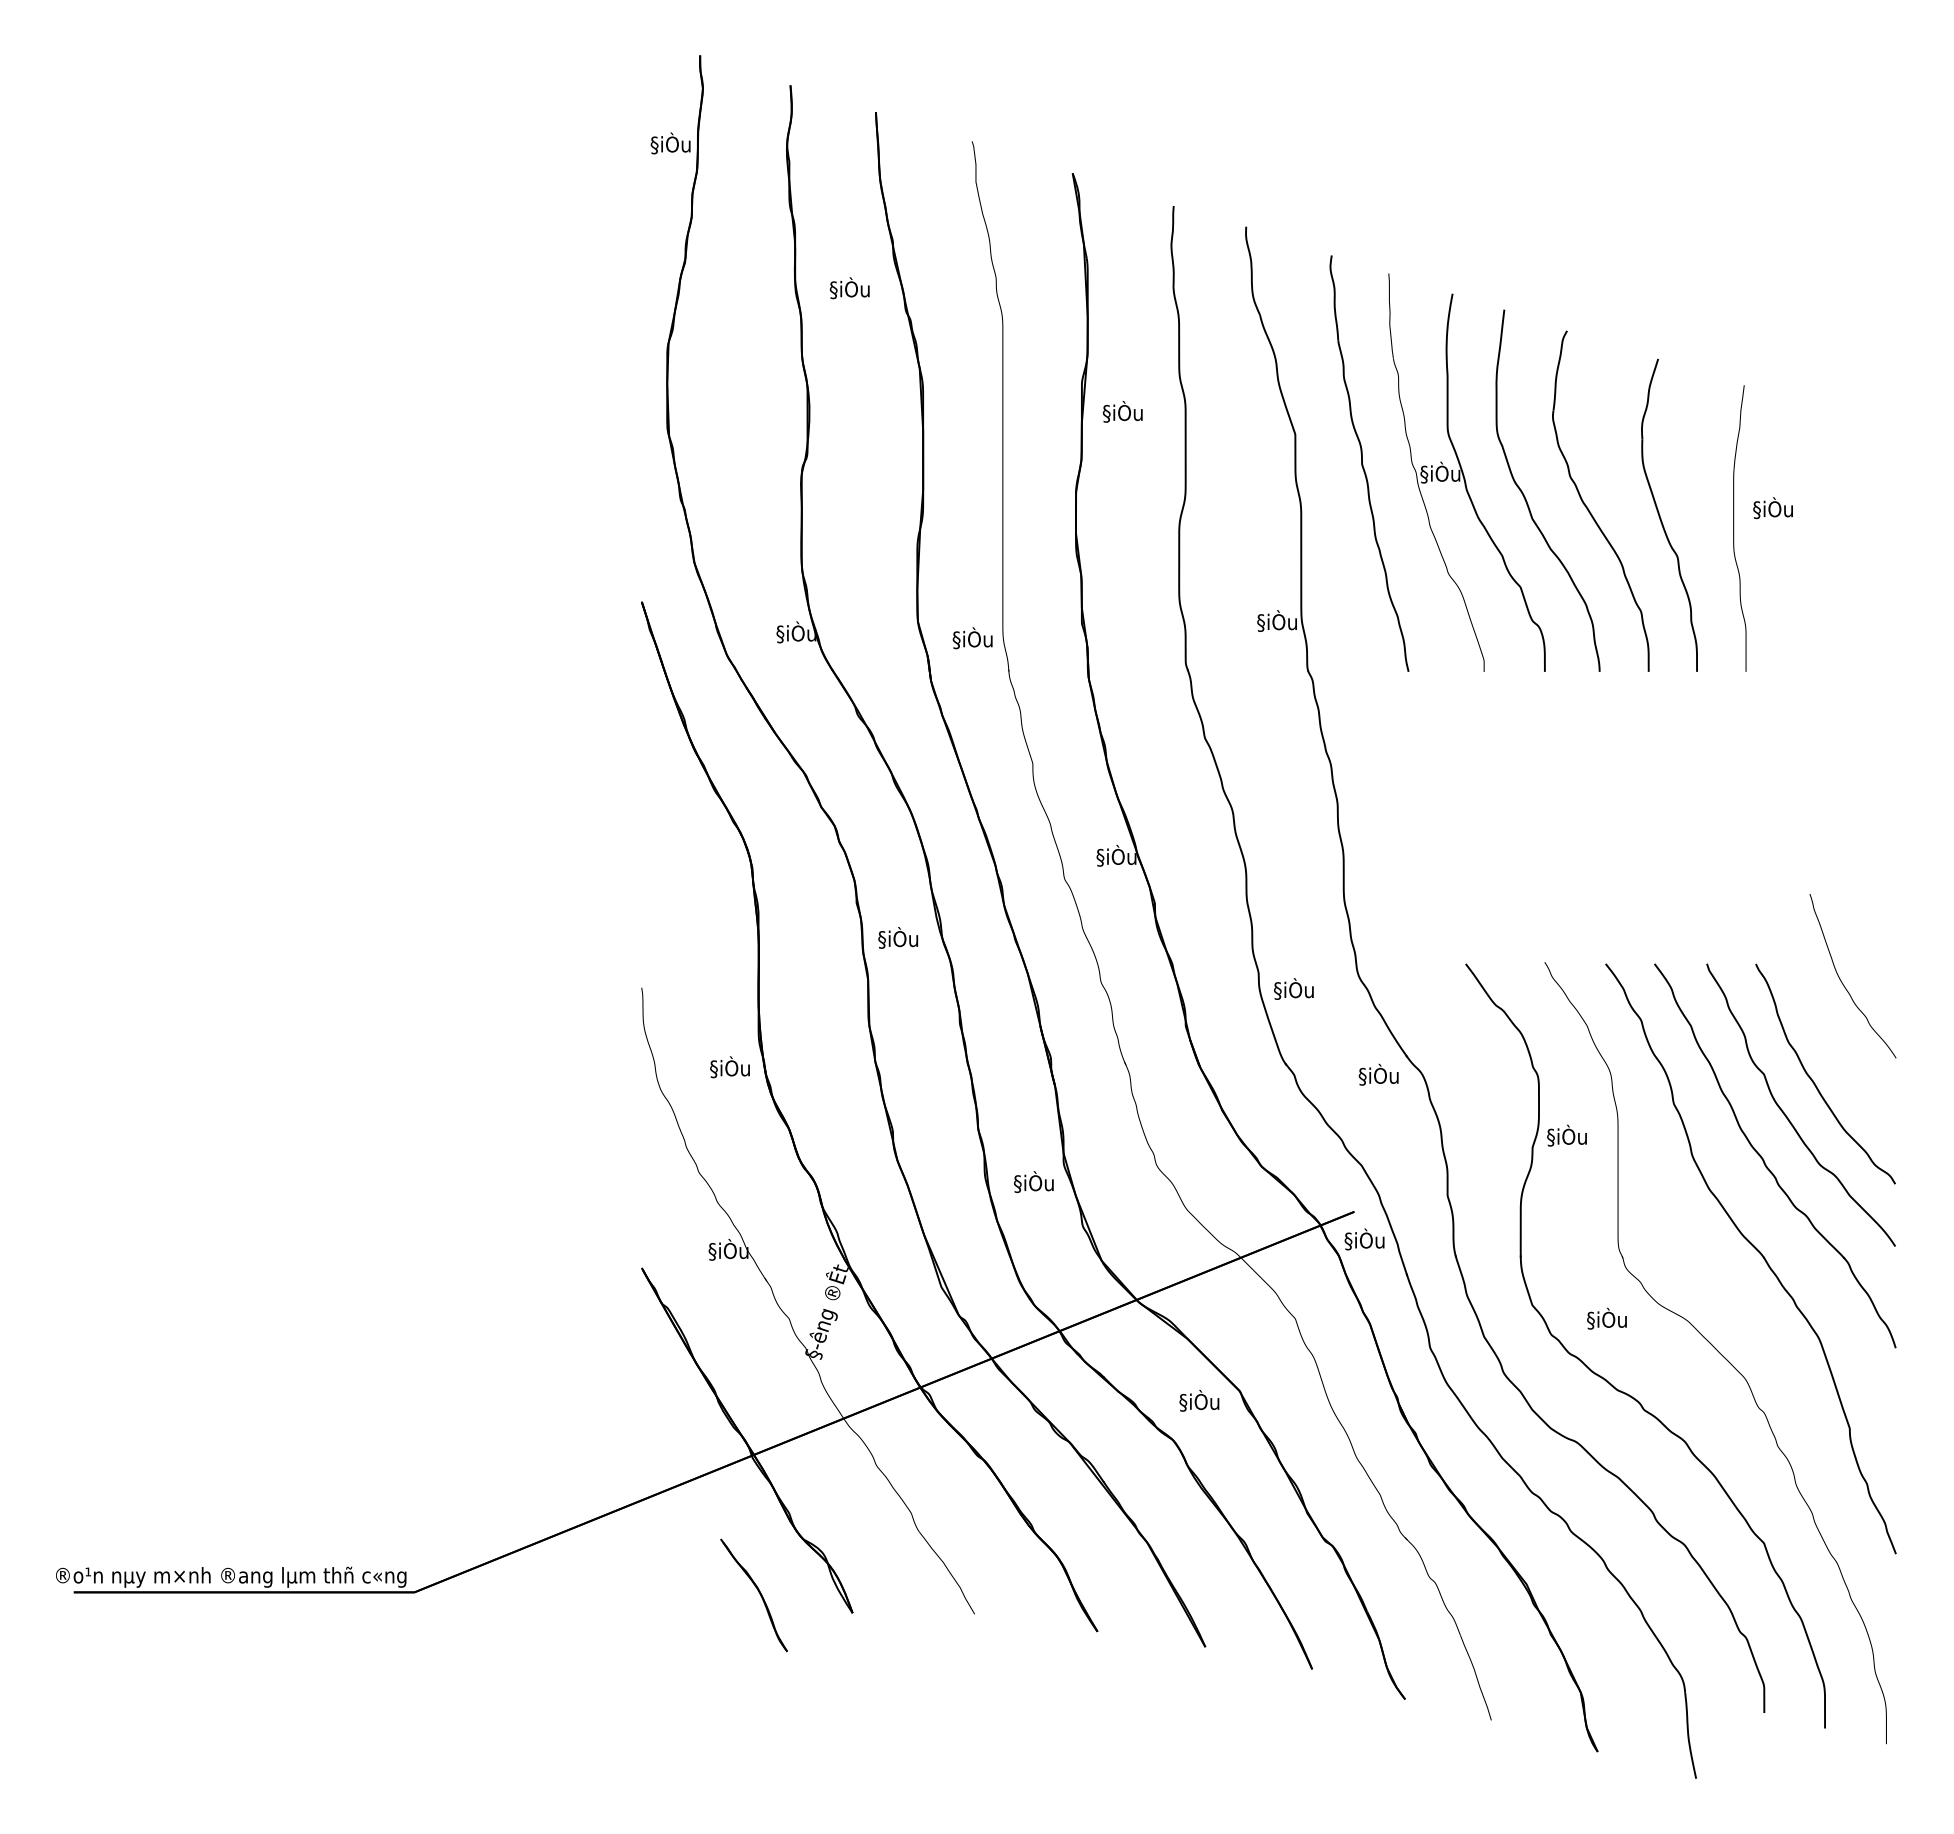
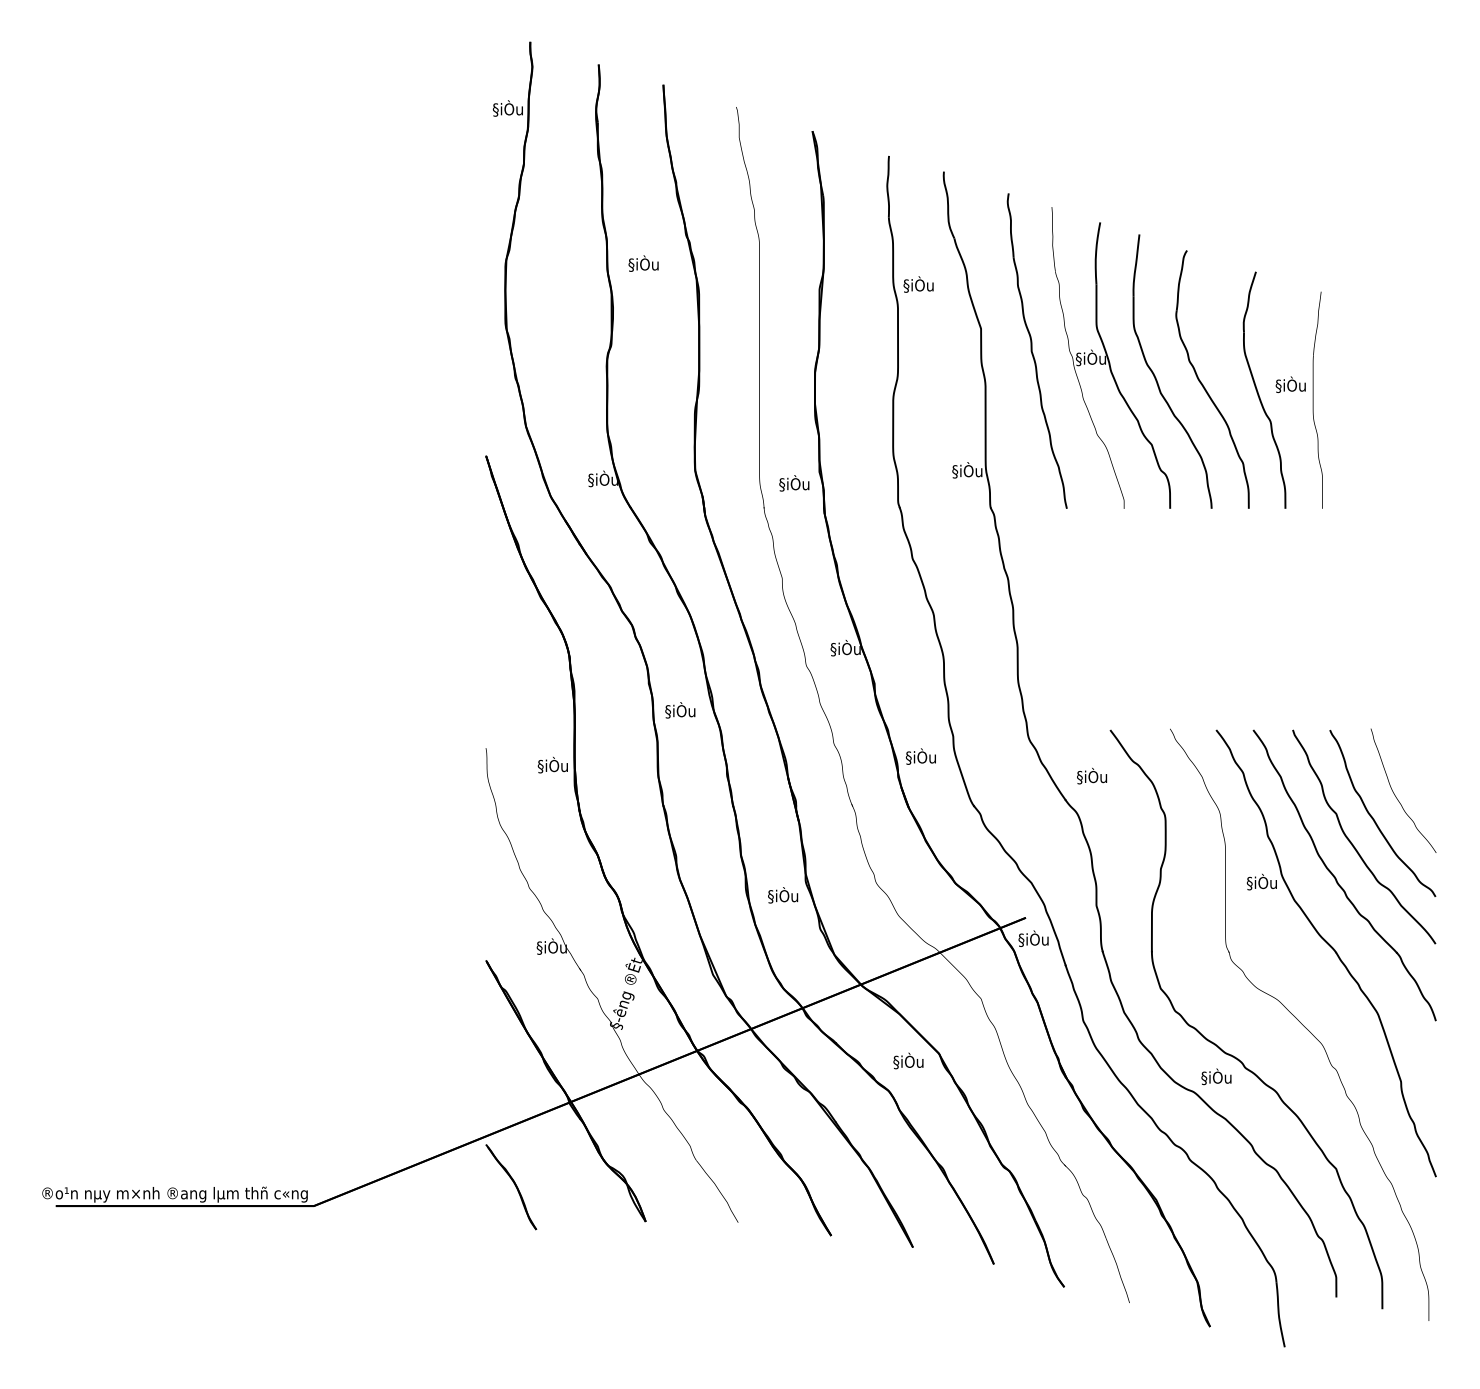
text: (849, 288) -> (643, 263), moved
text: (1122, 411) -> (918, 284), moved
text: (1772, 508) -> (1290, 385), moved
text: (972, 638) -> (794, 483), moved
curve: (1843, 983) -> (1396, 796), moved
text: (1293, 988) -> (920, 756), moved
text: (729, 1067) -> (552, 765), moved
text: (1378, 1074) -> (1091, 775), moved
text: (1566, 1135) -> (1261, 881), moved
text: (1606, 1318) -> (1216, 1076), moved
part: (753, 1595) -> (510, 1187), moved

